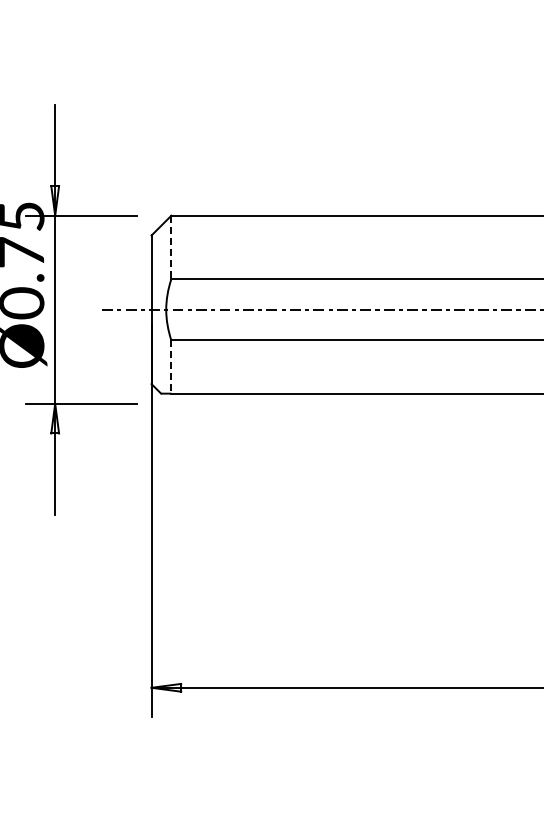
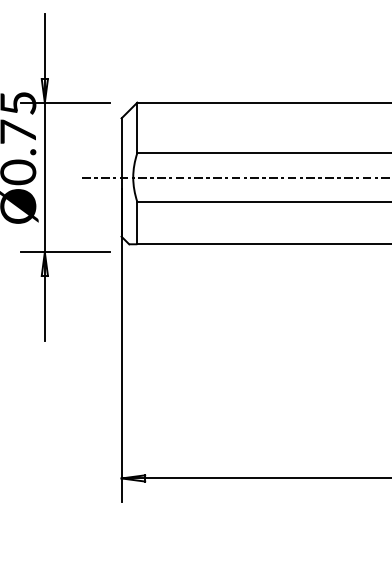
line: (171, 247) -> (137, 127), dashed -> solid
line: (171, 366) -> (137, 222), dashed -> solid

